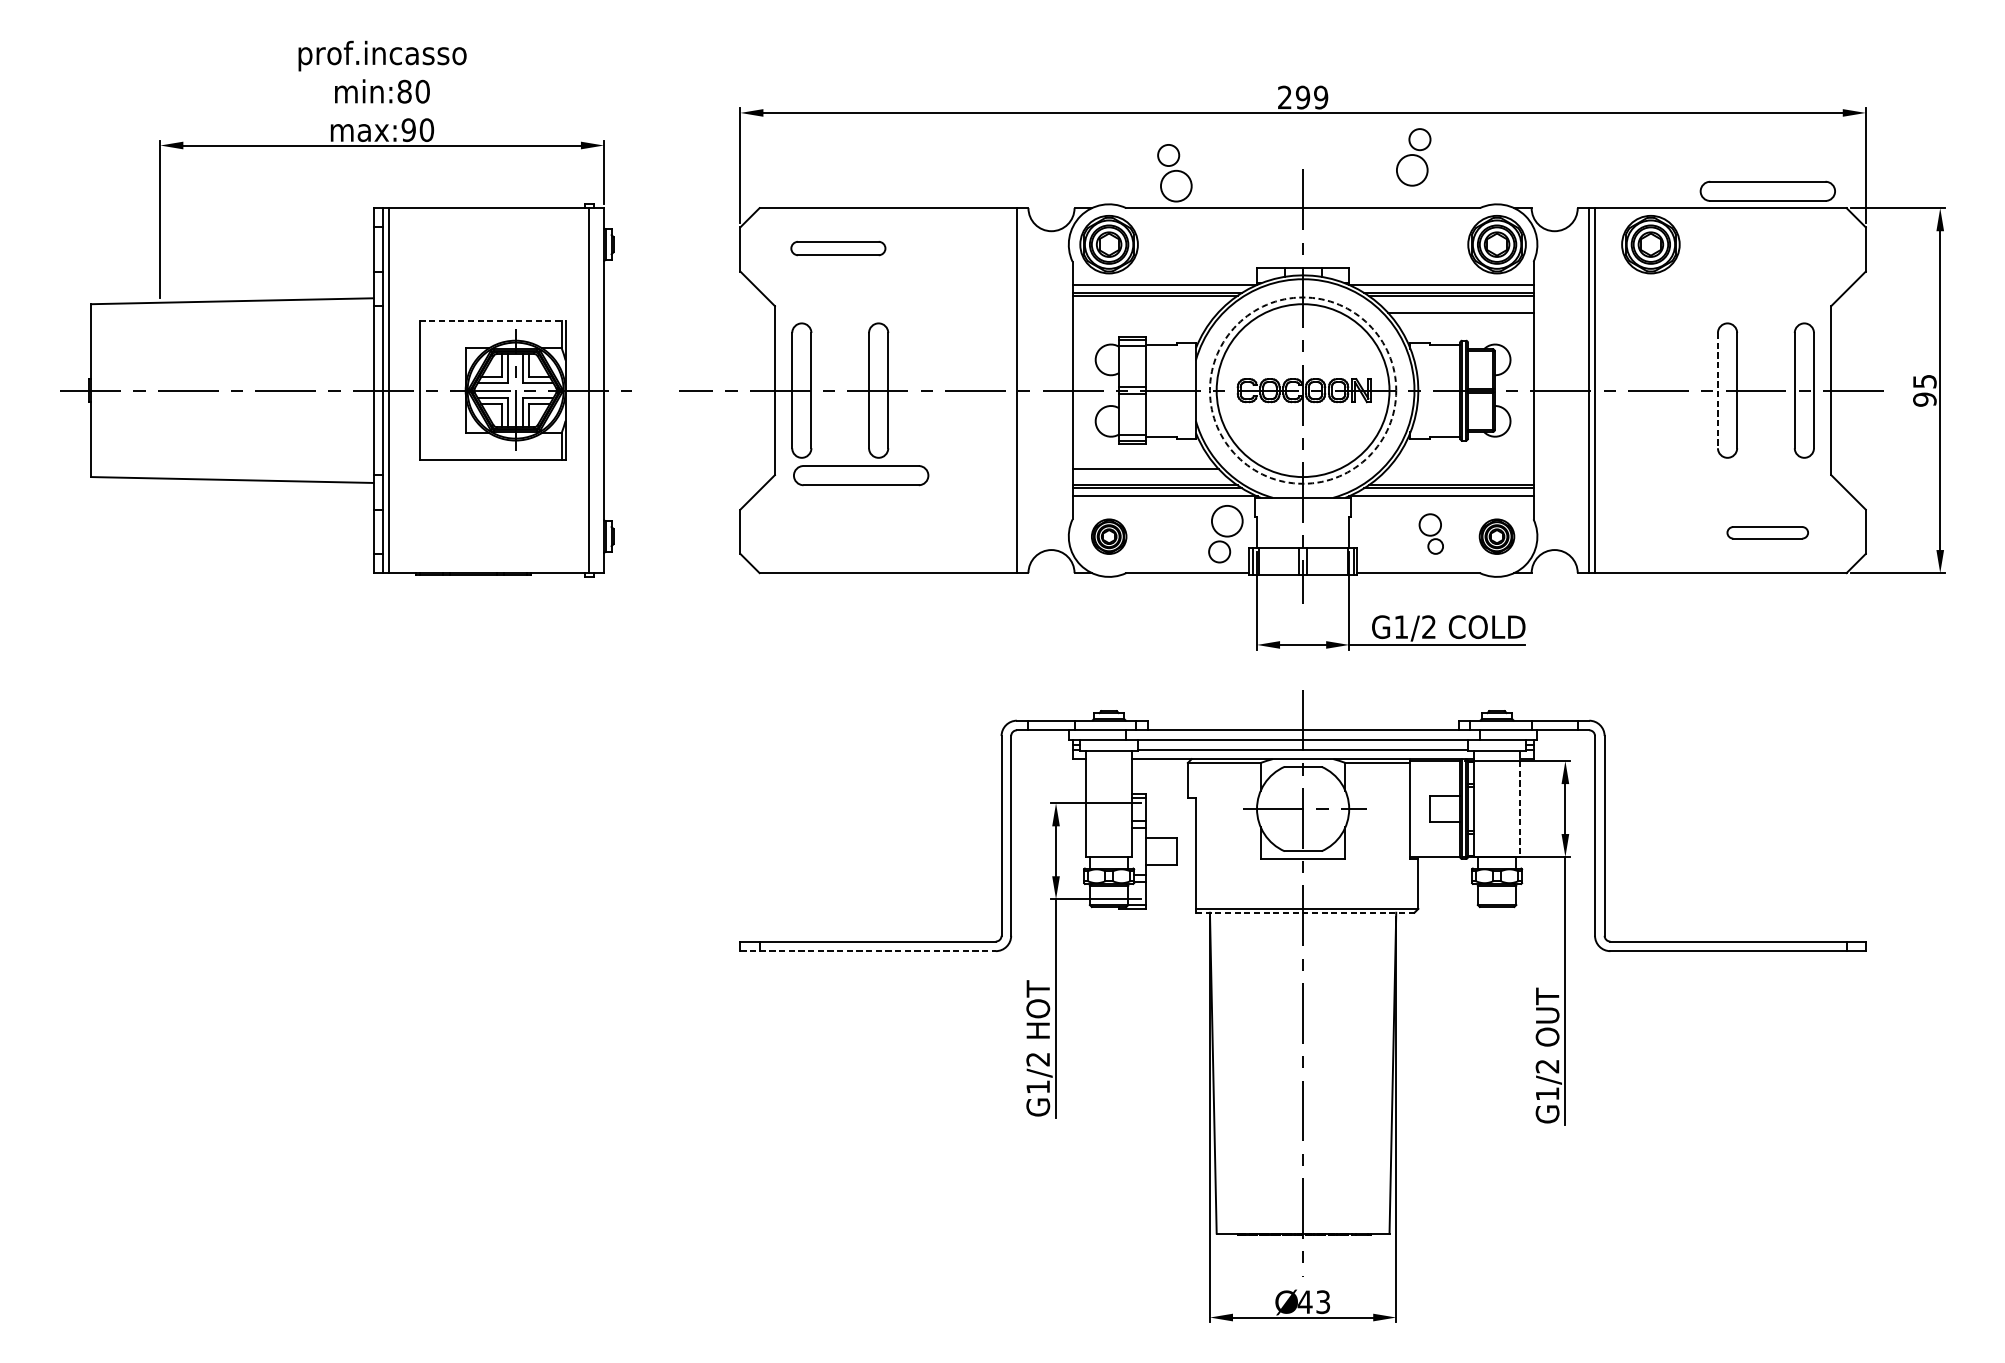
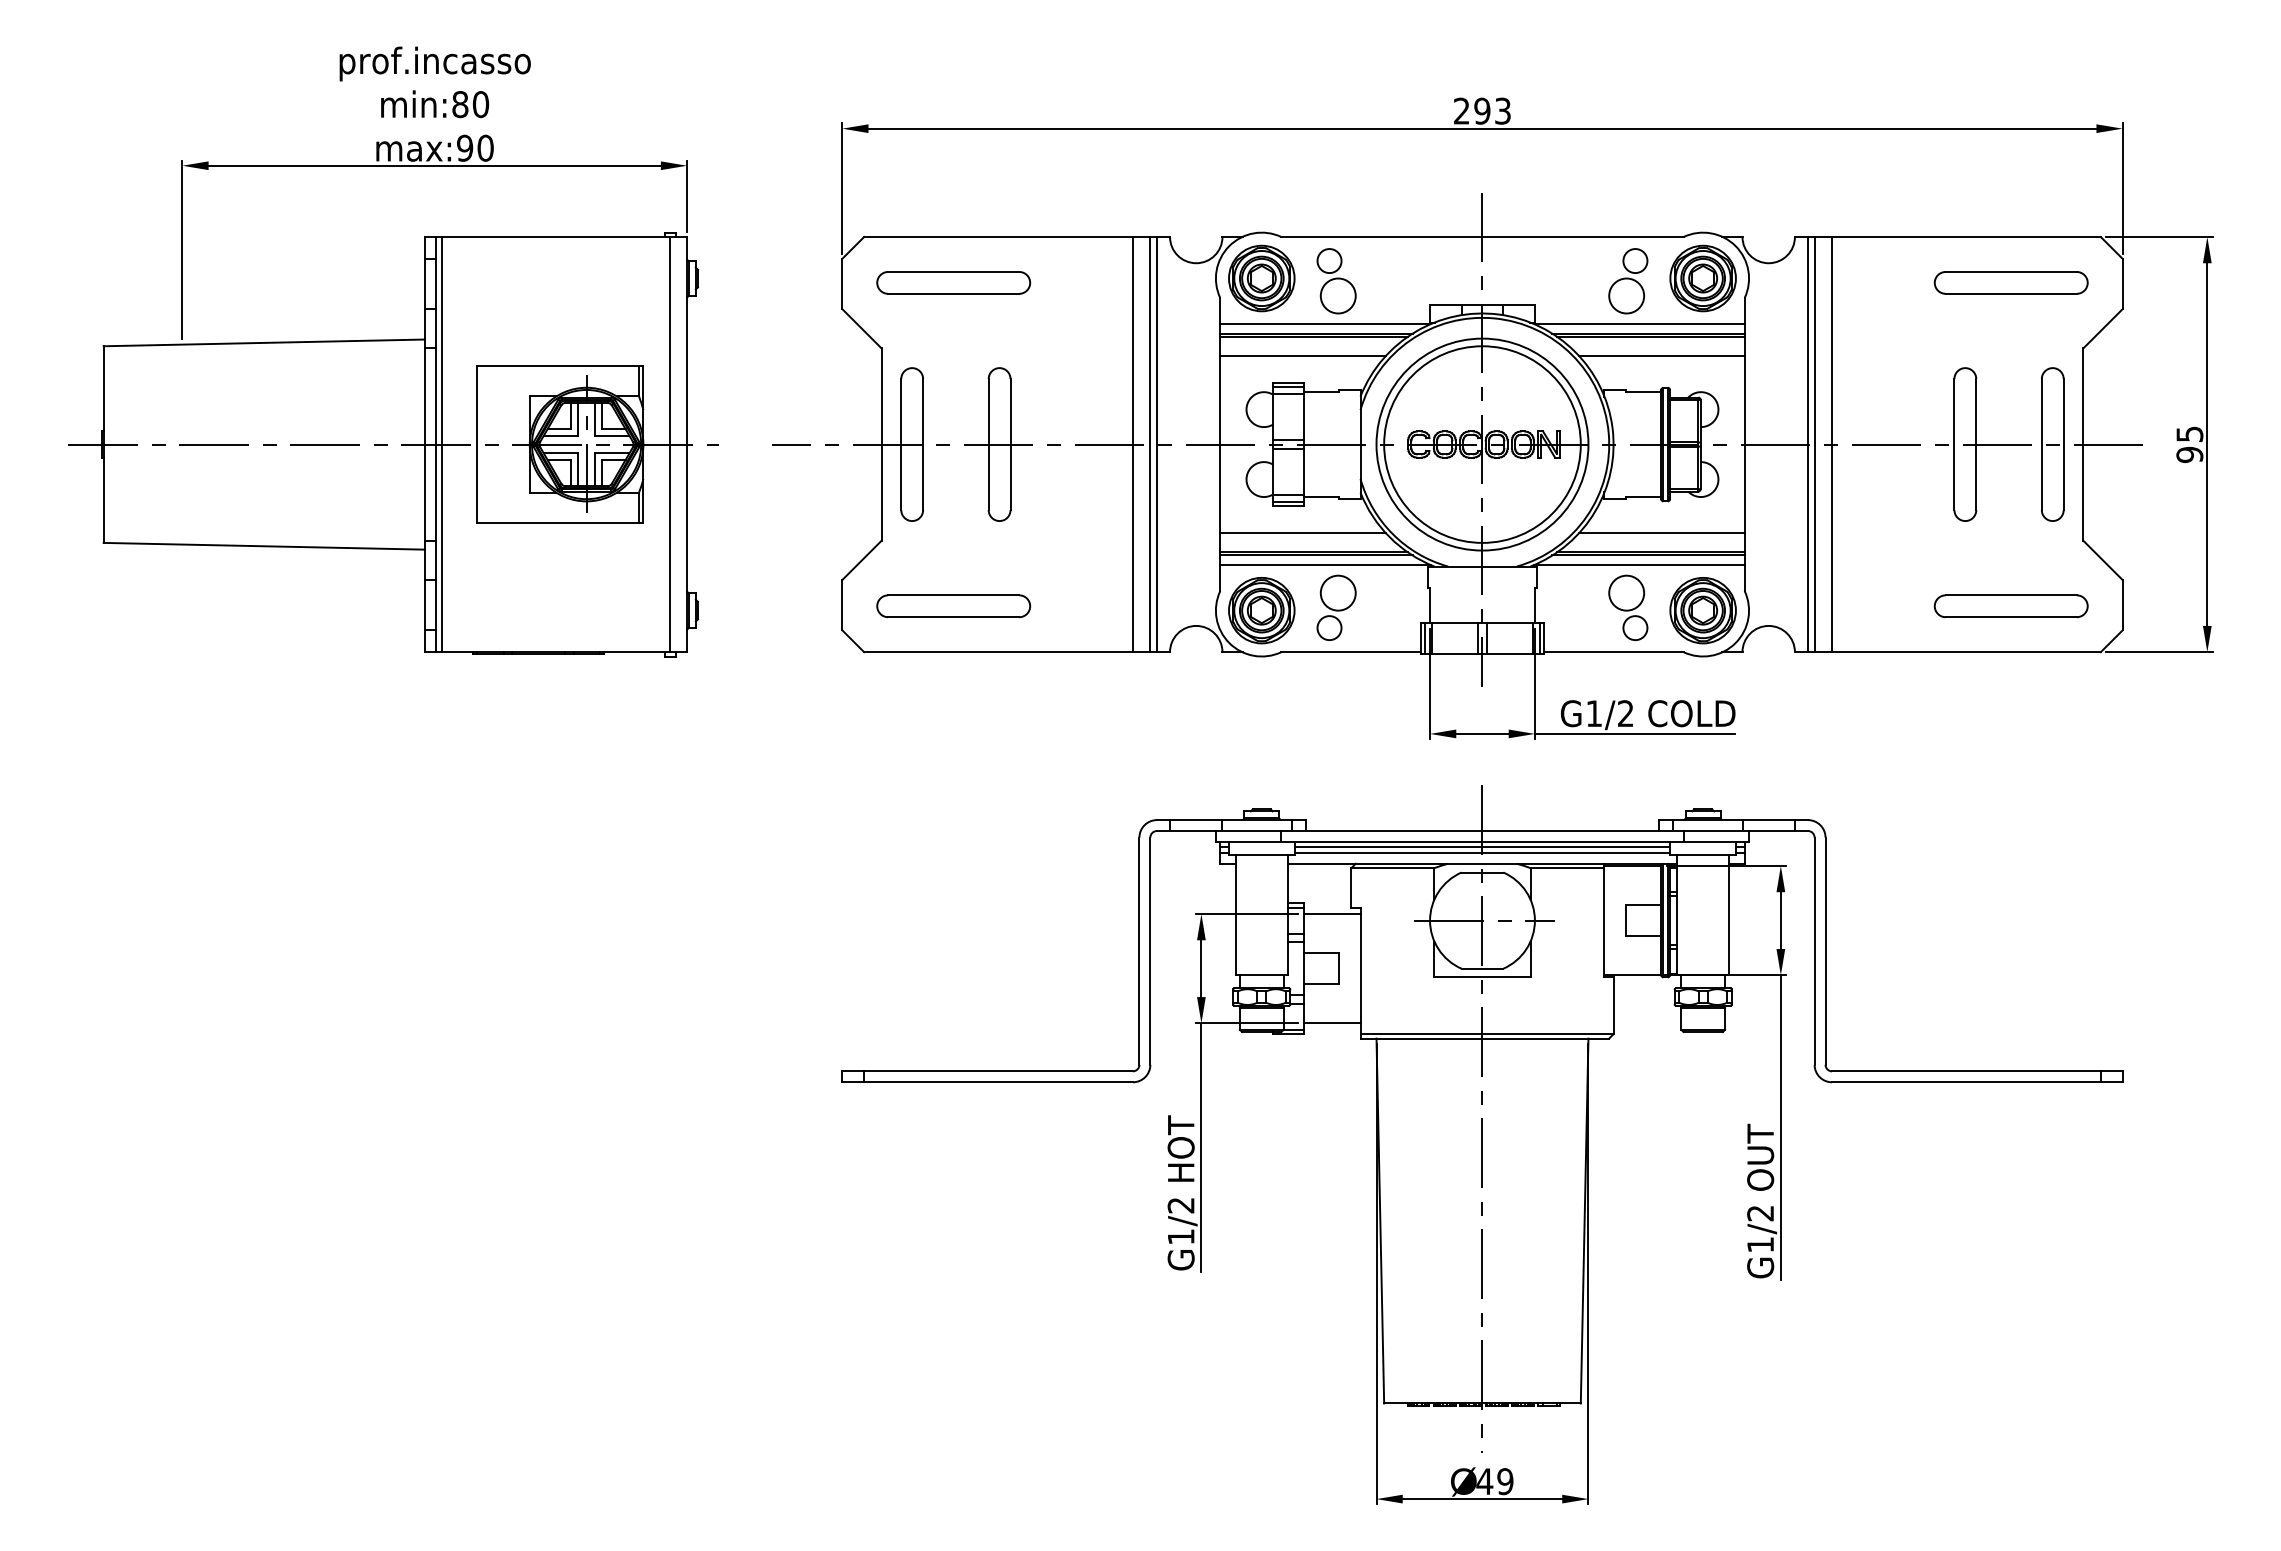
text: (1320, 96) -> (1502, 110), 299 -> 293
part: (1413, 157) -> (1628, 281), moved
part: (1174, 173) -> (1336, 281), moved
part: (1767, 191) -> (2010, 282), moved
part: (1650, 244) -> (1877, 278), removed
part: (838, 248) -> (953, 282), size x1.43
line: (1145, 312) -> (1303, 355), added
line: (492, 321) -> (560, 365), dashed -> solid
line: (995, 390) -> (1132, 444), added
line: (1011, 390) -> (1150, 444), added
circle: (1303, 390) -> (1482, 444), dashed -> solid
line: (1610, 390) -> (1832, 444), added
line: (1718, 390) -> (1954, 444), dashed -> solid
line: (1460, 468) -> (1661, 533), added
part: (860, 475) -> (953, 606), moved
part: (1767, 532) -> (2010, 606), size x1.67
part: (1225, 533) -> (1336, 607), moved
part: (1431, 533) -> (1628, 607), size x1.43
part: (1108, 536) -> (1261, 610), size x1.67
part: (1496, 536) -> (1702, 610), size x1.67
line: (1303, 744) -> (1482, 847), added
line: (1170, 803) -> (1331, 914), added
line: (1520, 804) -> (1729, 915), dashed -> solid
line: (1170, 899) -> (1331, 1023), added
line: (1305, 912) -> (1485, 1038), dashed -> solid
line: (868, 951) -> (988, 1082), dashed -> solid
text: (1323, 1302) -> (1505, 1481), 43 -> 49

